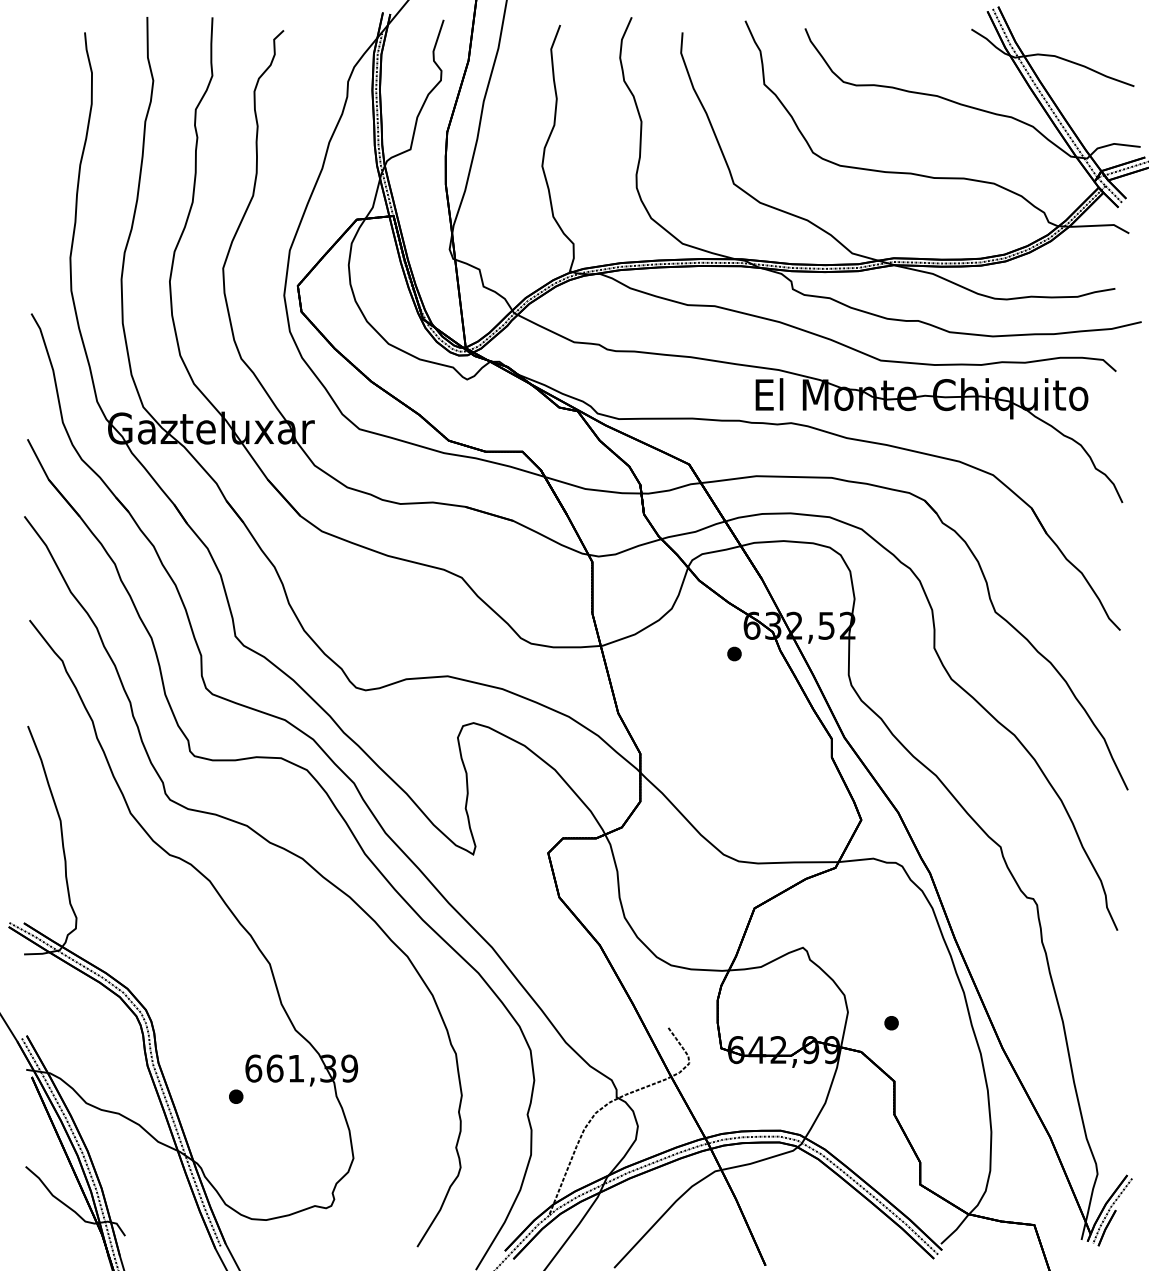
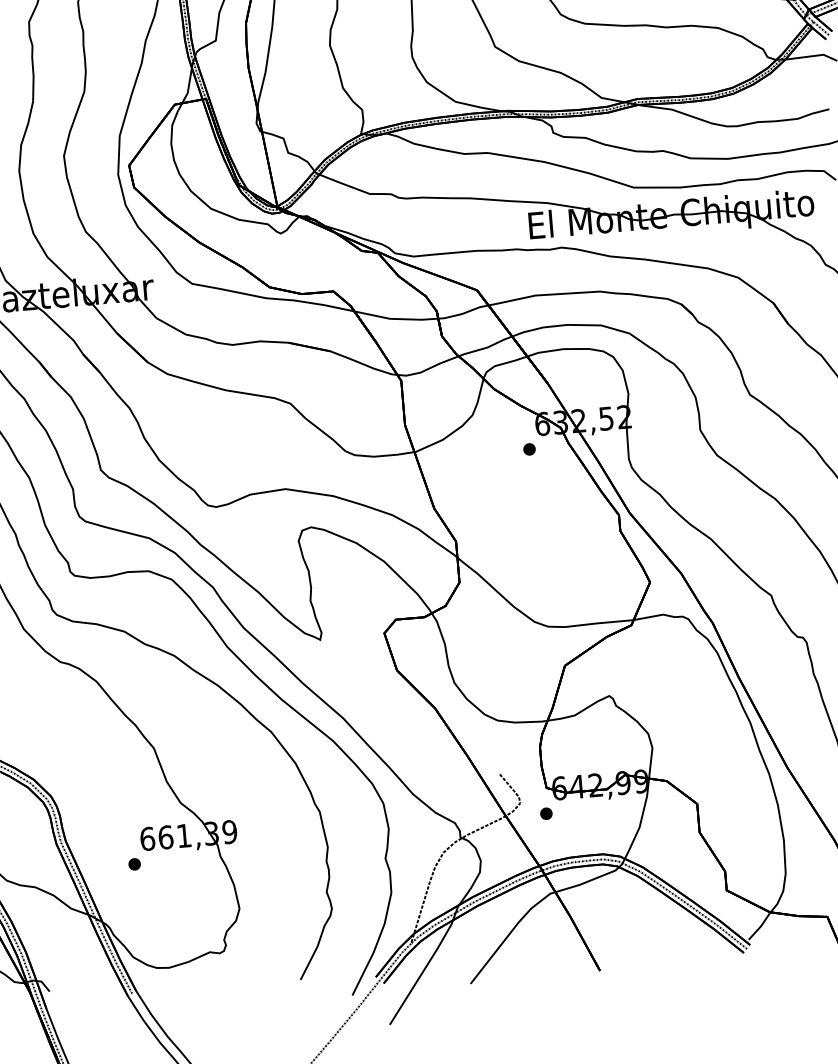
part: (891, 1023) -> (546, 814), moved

